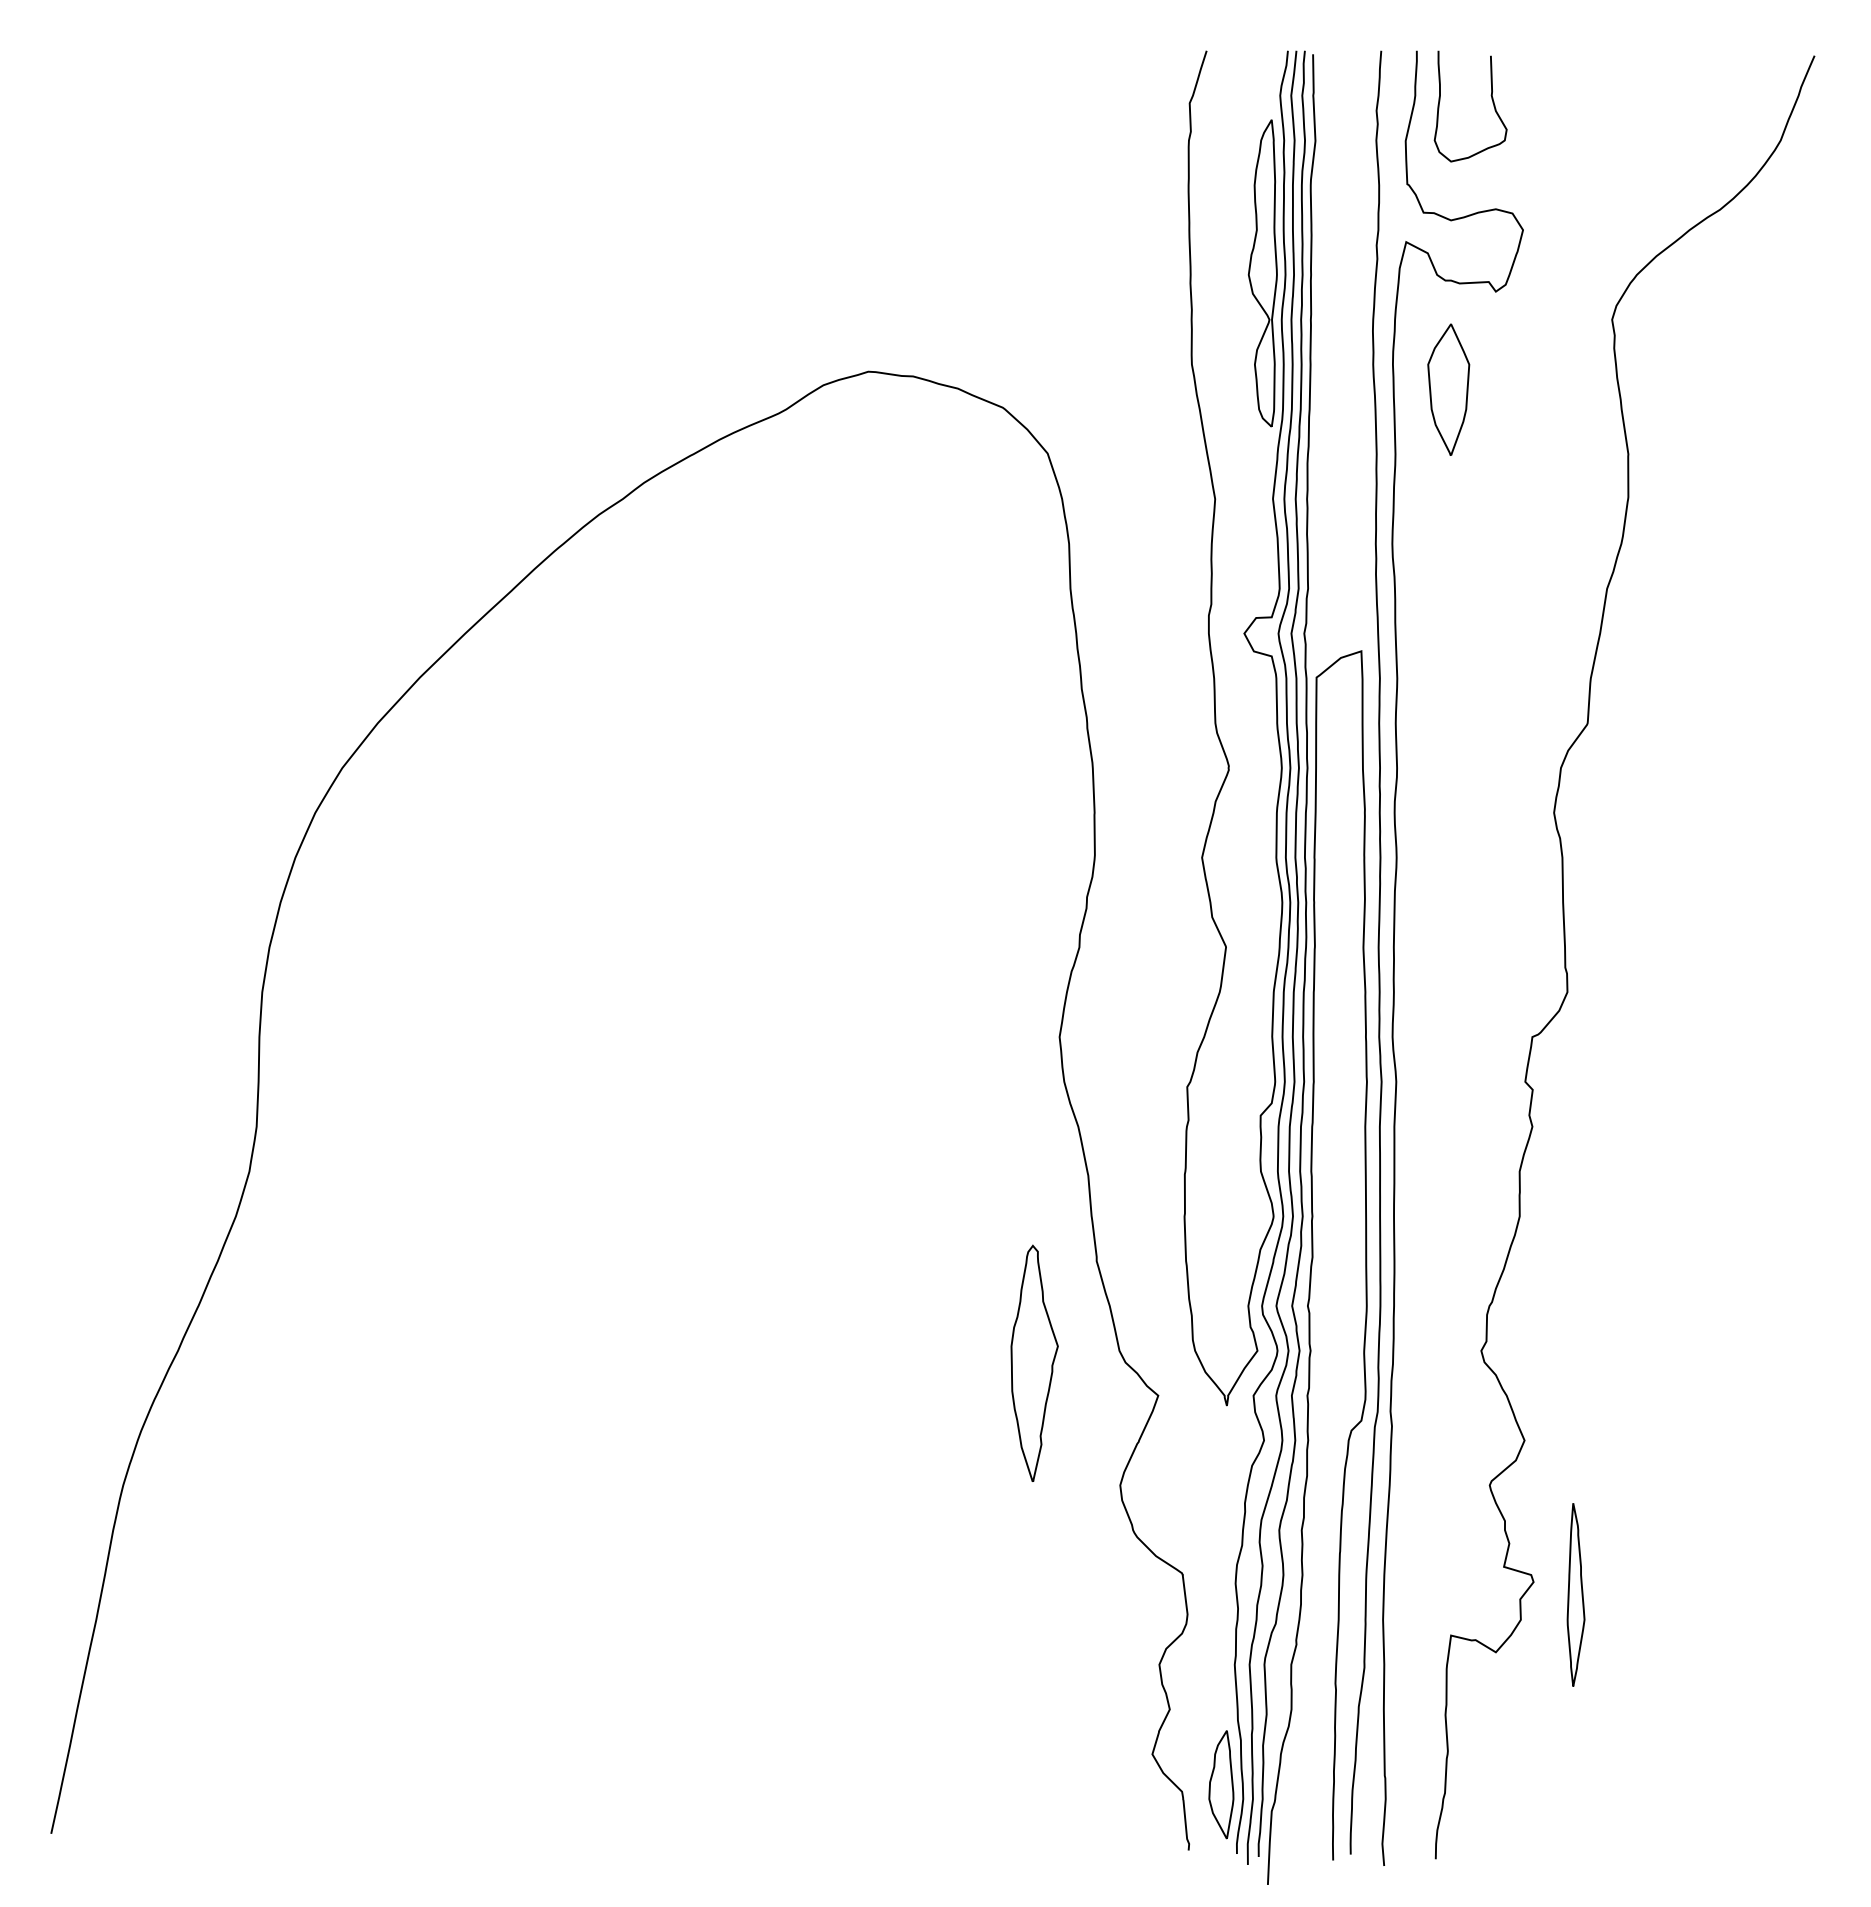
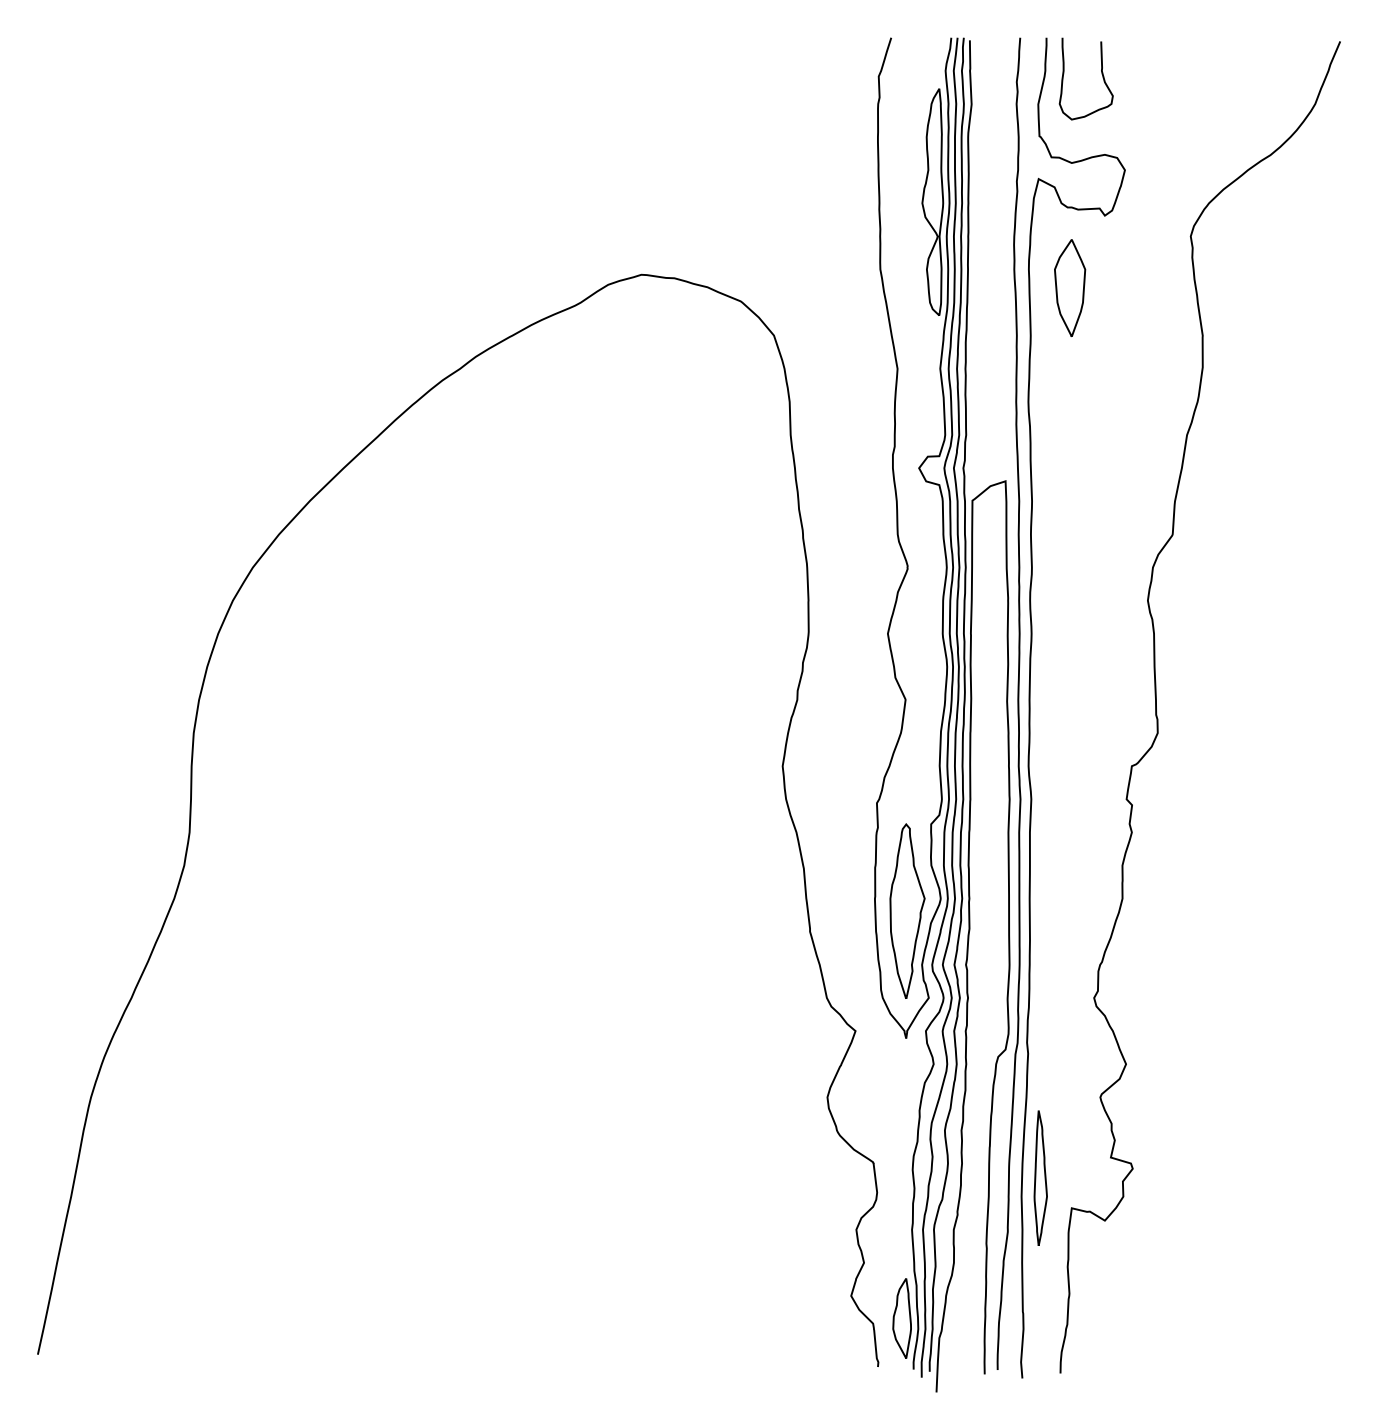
part: (1034, 1362) -> (907, 910), moved
part: (1575, 1594) -> (1040, 1177), moved

